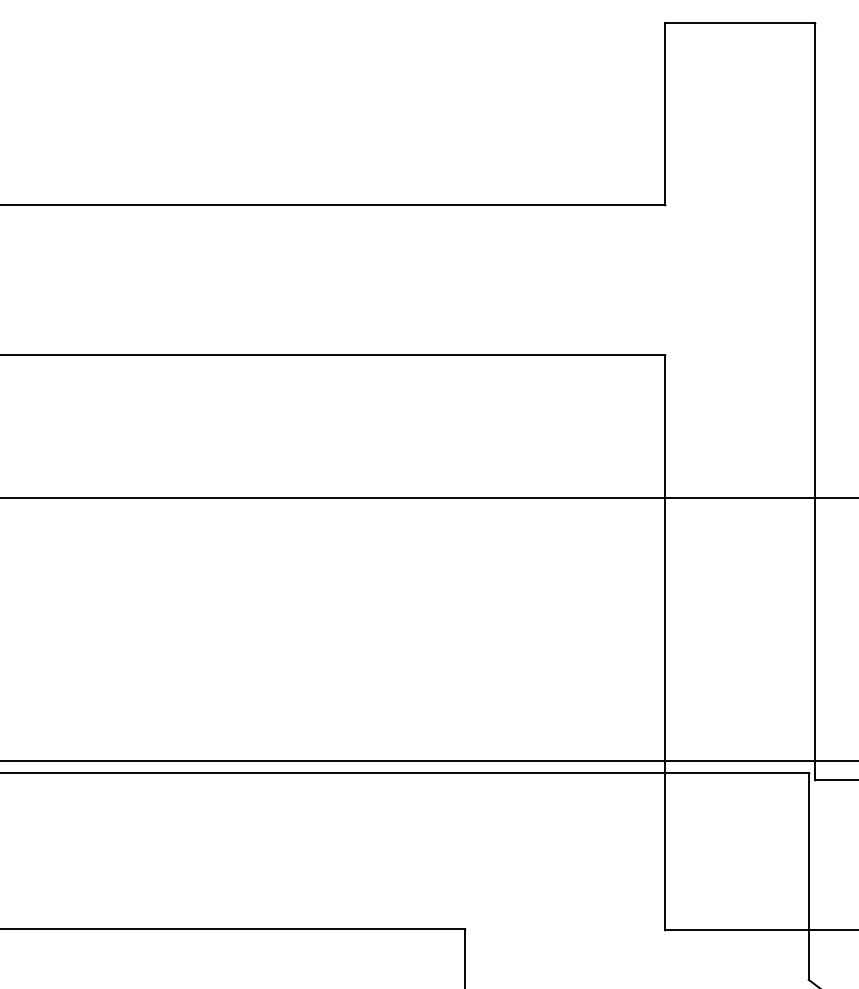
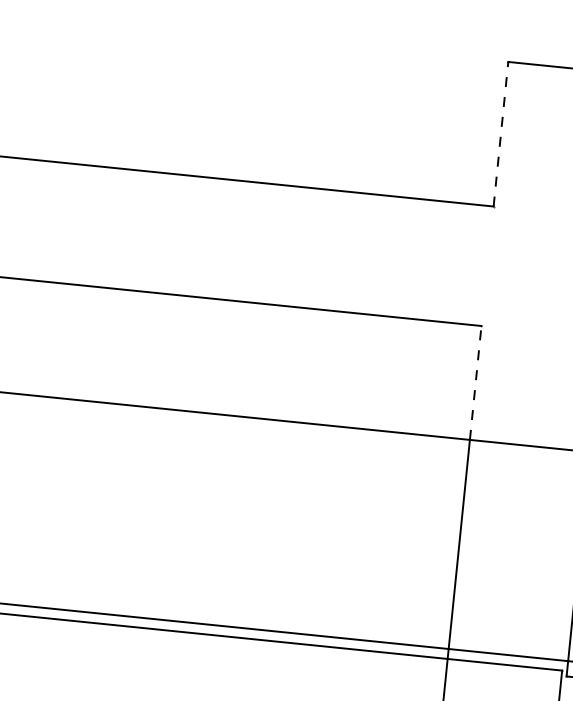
line: (664, 113) -> (500, 133), solid -> dashed
line: (664, 426) -> (475, 382), solid -> dashed

